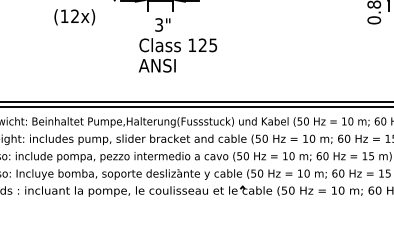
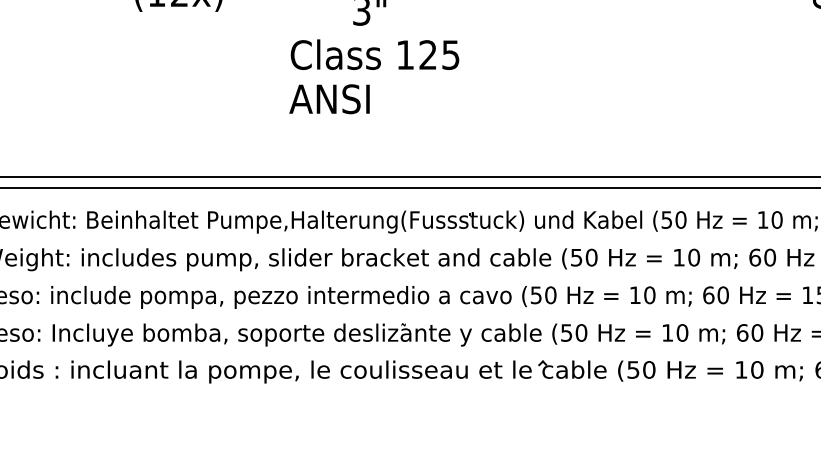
text: (178, 55) -> (375, 77), moved

